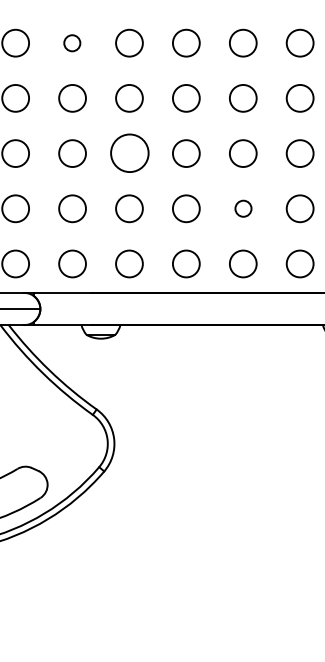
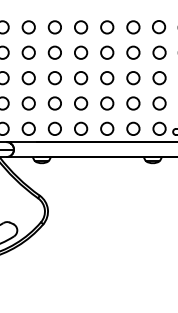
circle: (71, 43) -> (28, 27), size x1.67
circle: (128, 154) -> (54, 78), size x0.71
circle: (243, 208) -> (107, 103), size x1.67

